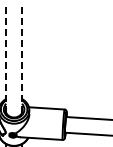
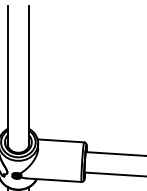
line: (6, 58) -> (8, 75), dashed -> solid
line: (22, 58) -> (29, 75), dashed -> solid

